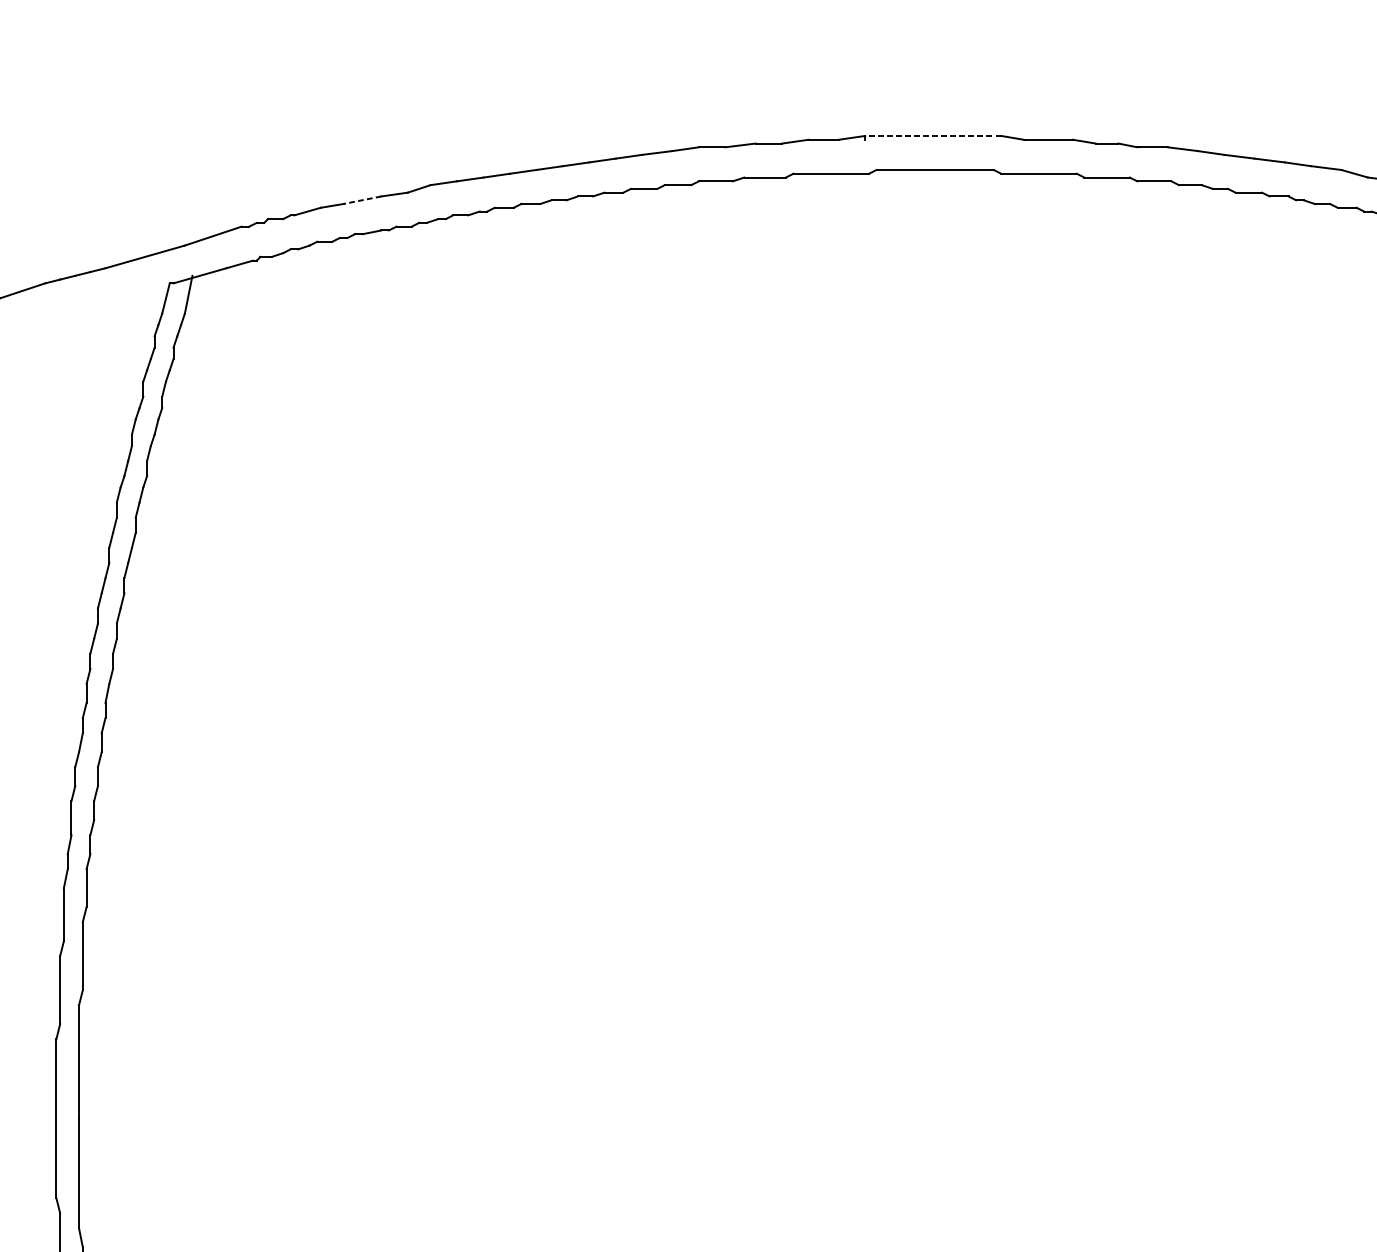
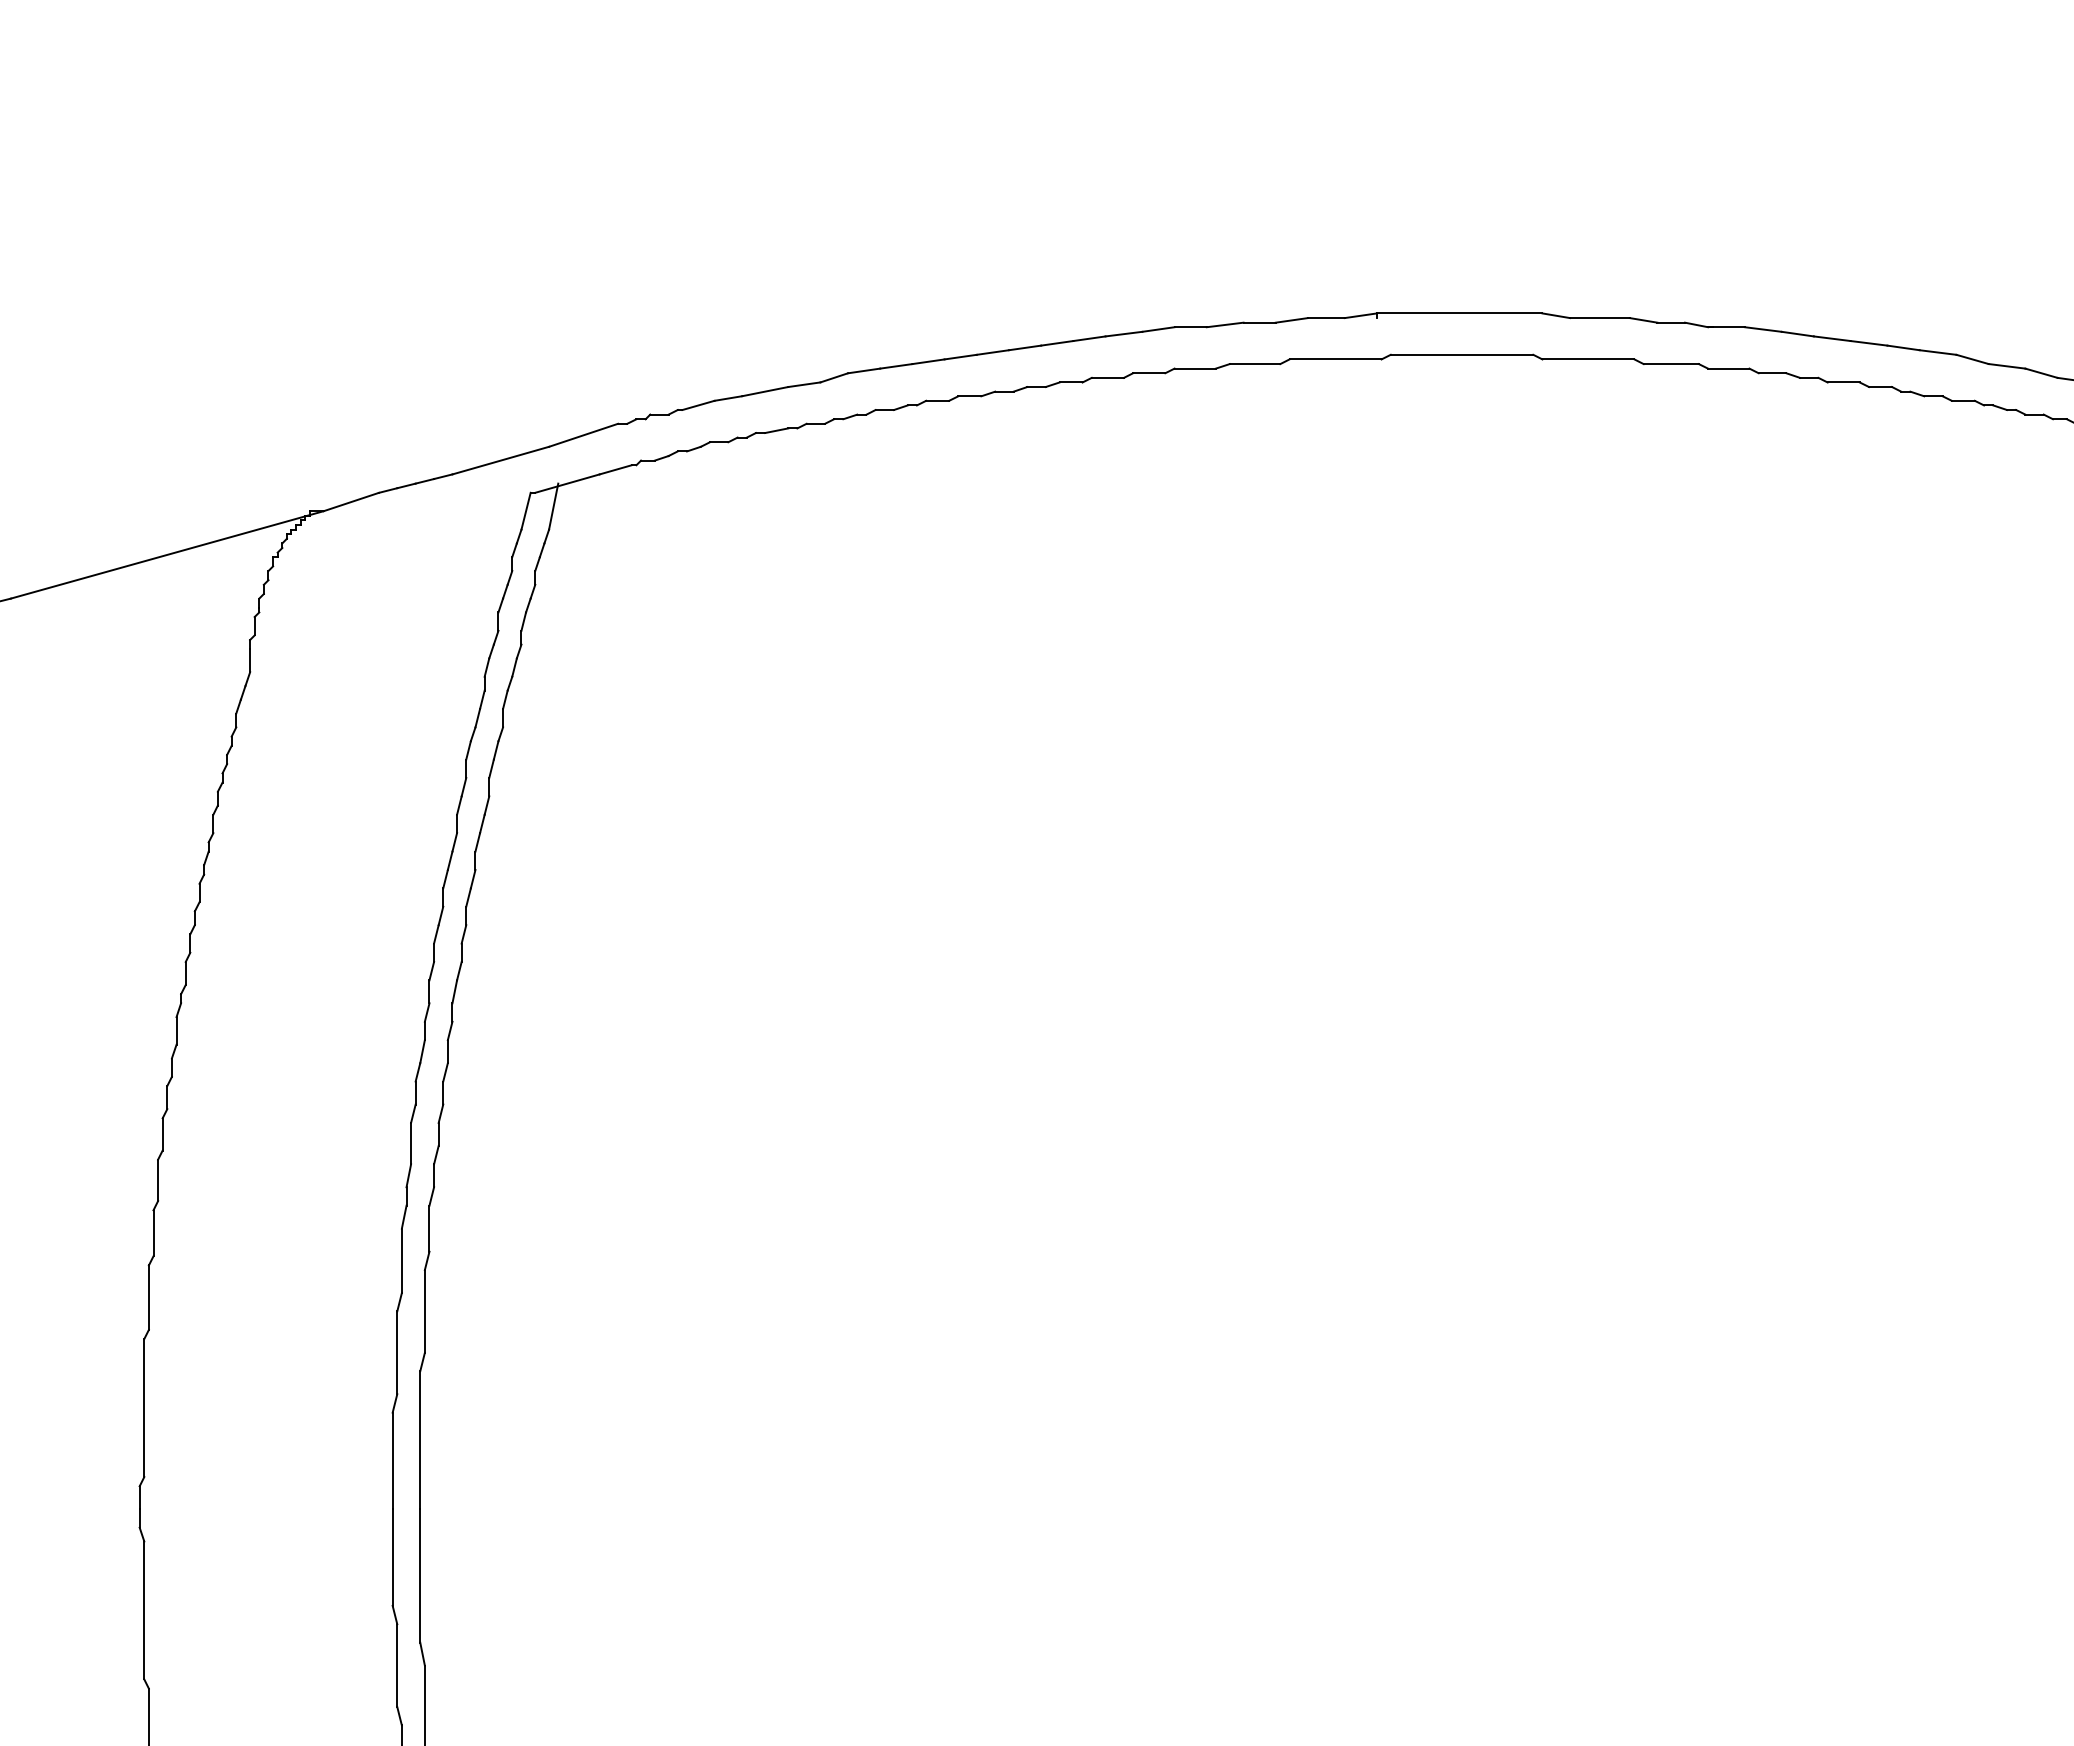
line: (933, 136) -> (1459, 313), dashed -> solid
line: (361, 200) -> (764, 391), dashed -> solid

